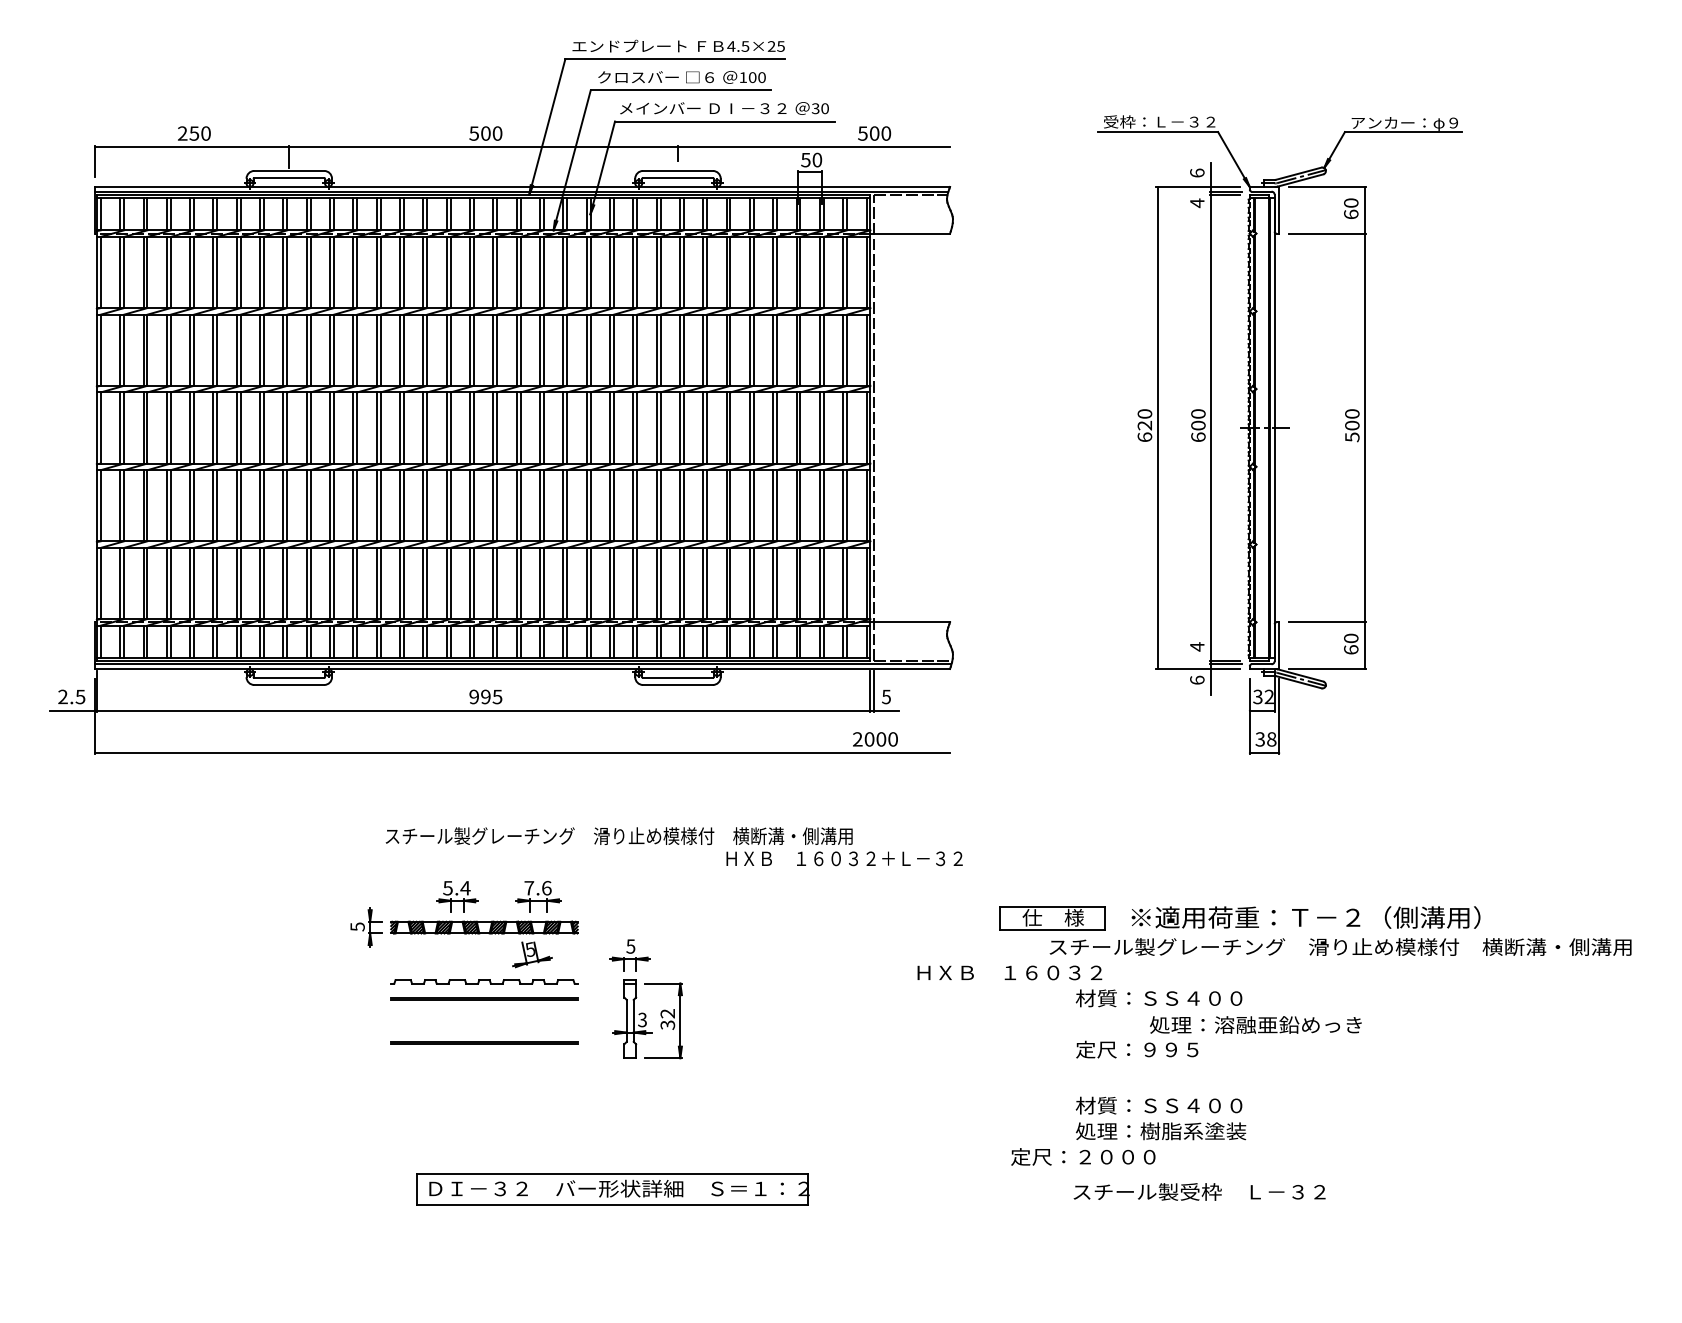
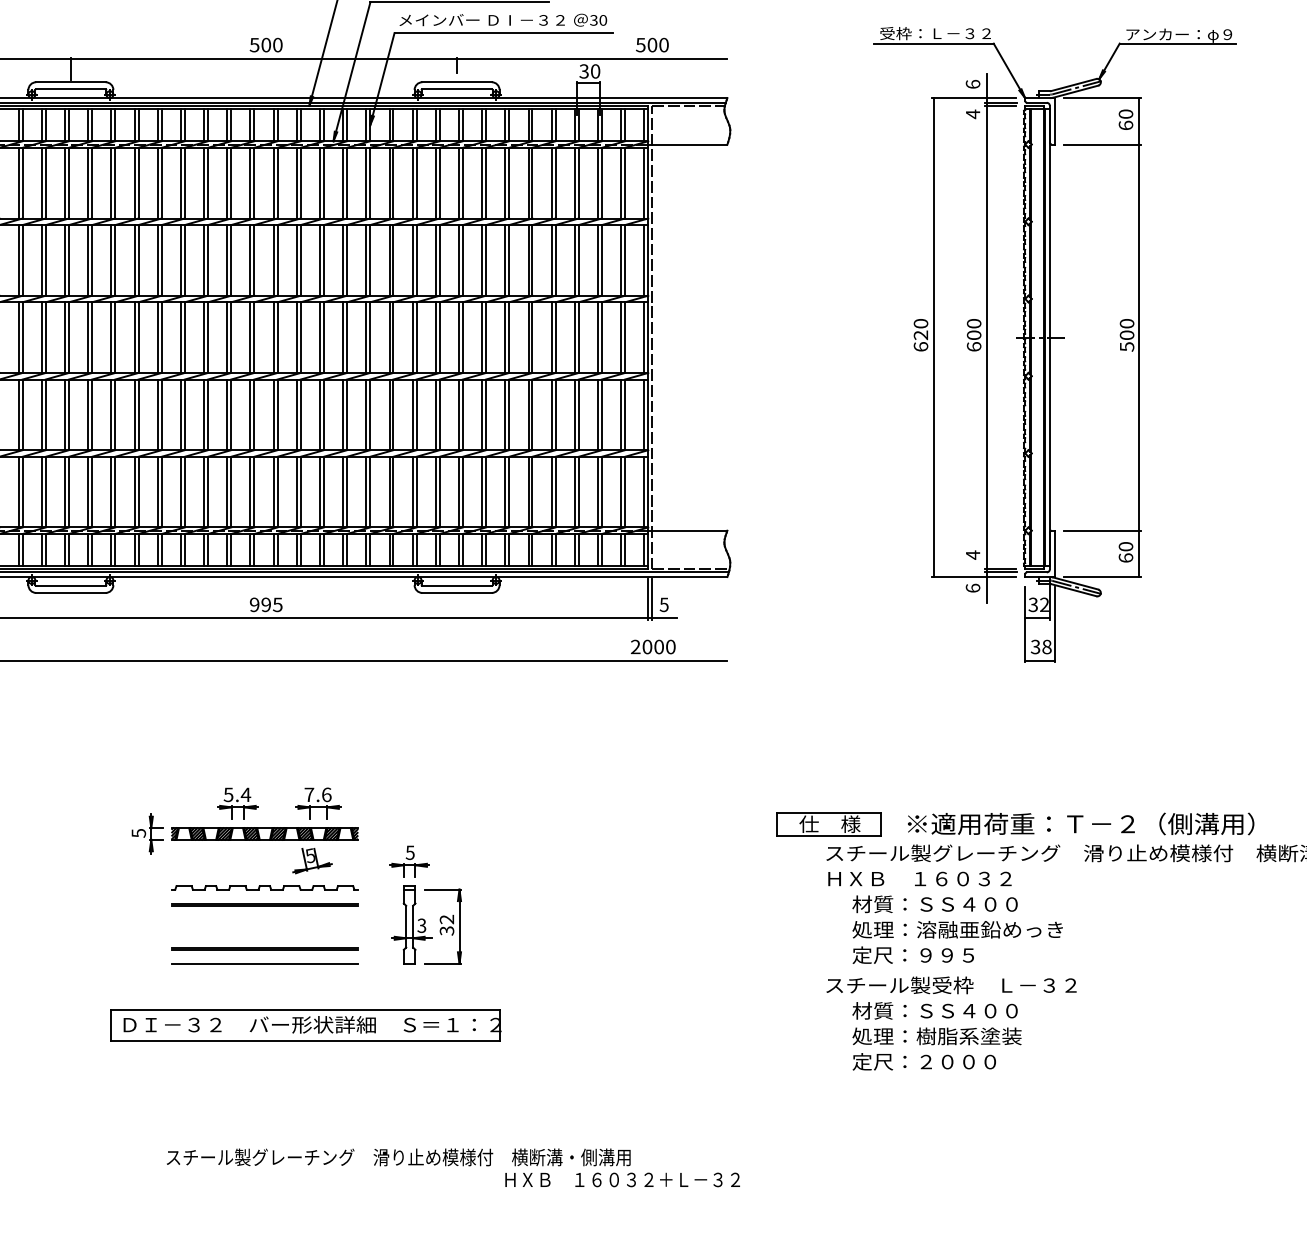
text: (805, 159) -> (583, 70), 50 -> 30
text: (673, 846) -> (452, 1167), moved
text: (1009, 972) -> (919, 878), moved
text: (1255, 1024) -> (957, 929), moved
line: (484, 1058) -> (264, 964), added
text: (1083, 1156) -> (924, 1061), moved
part: (612, 1189) -> (305, 1025), moved
text: (1199, 1191) -> (951, 984), moved

